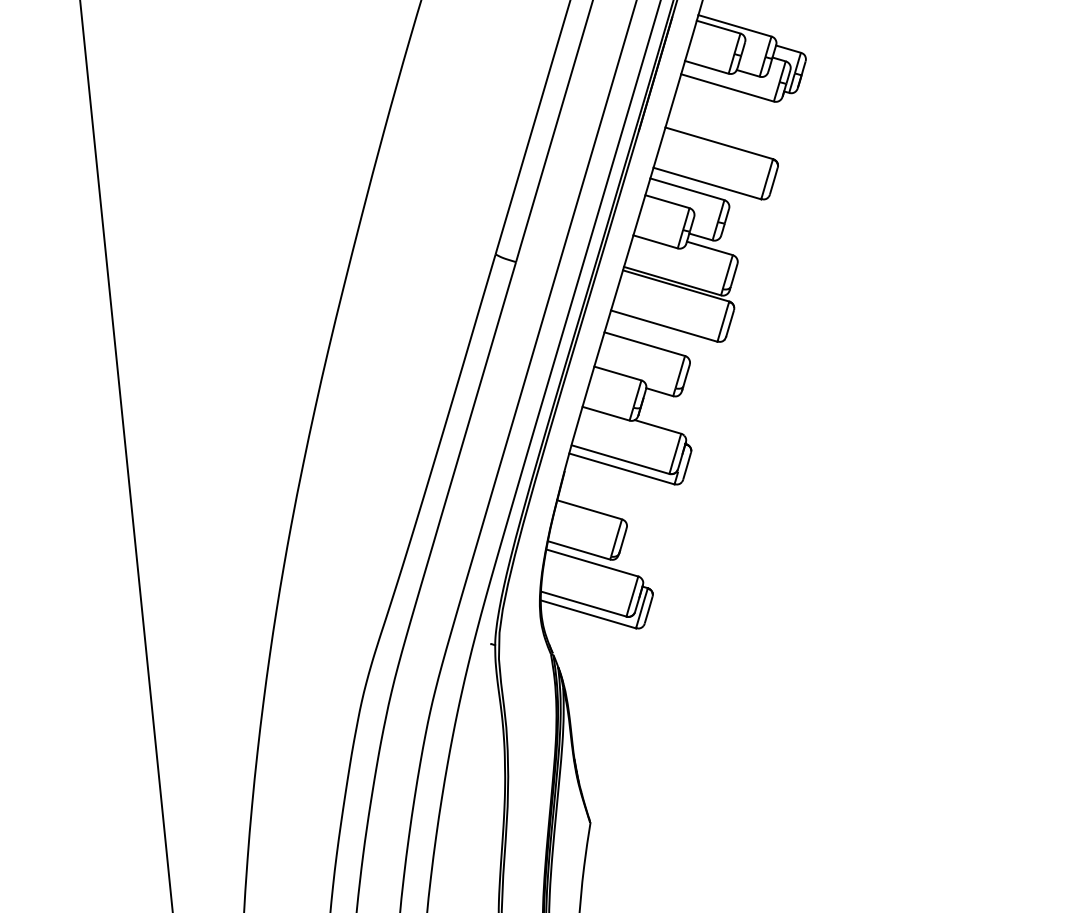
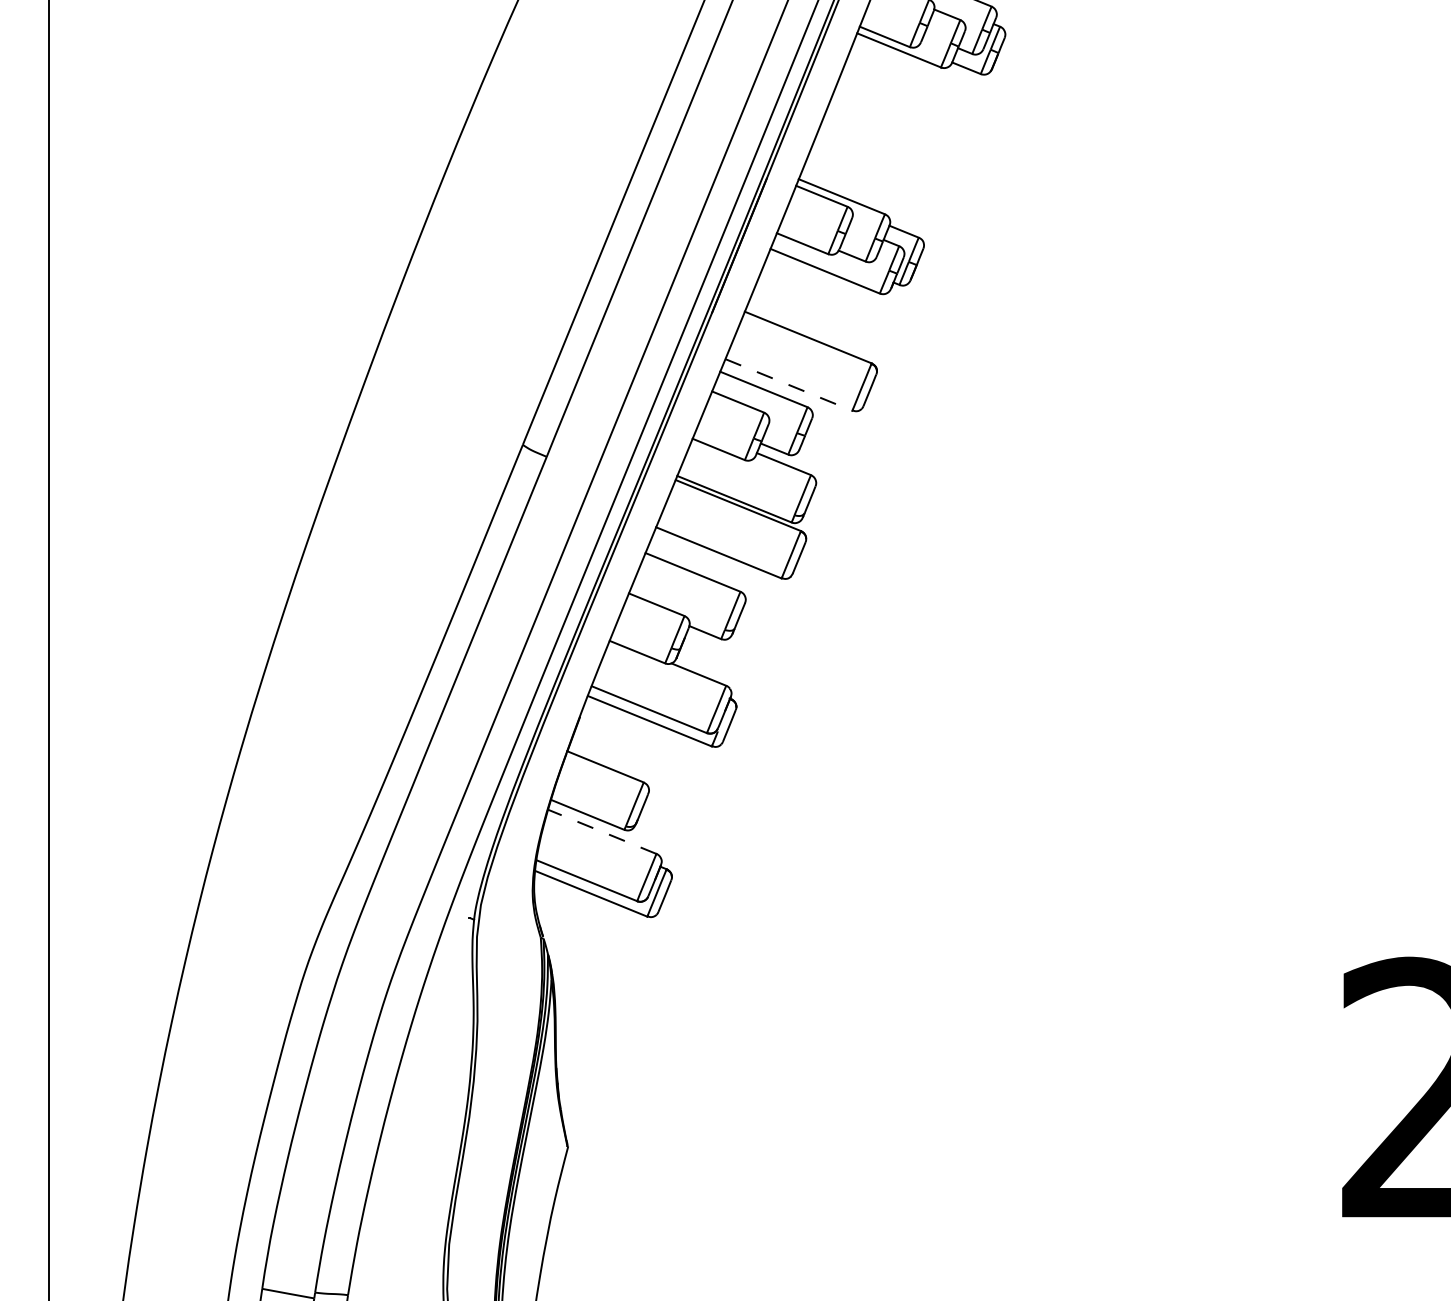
line: (707, 183) -> (788, 384), solid -> dashed
line: (591, 562) -> (601, 831), solid -> dashed

